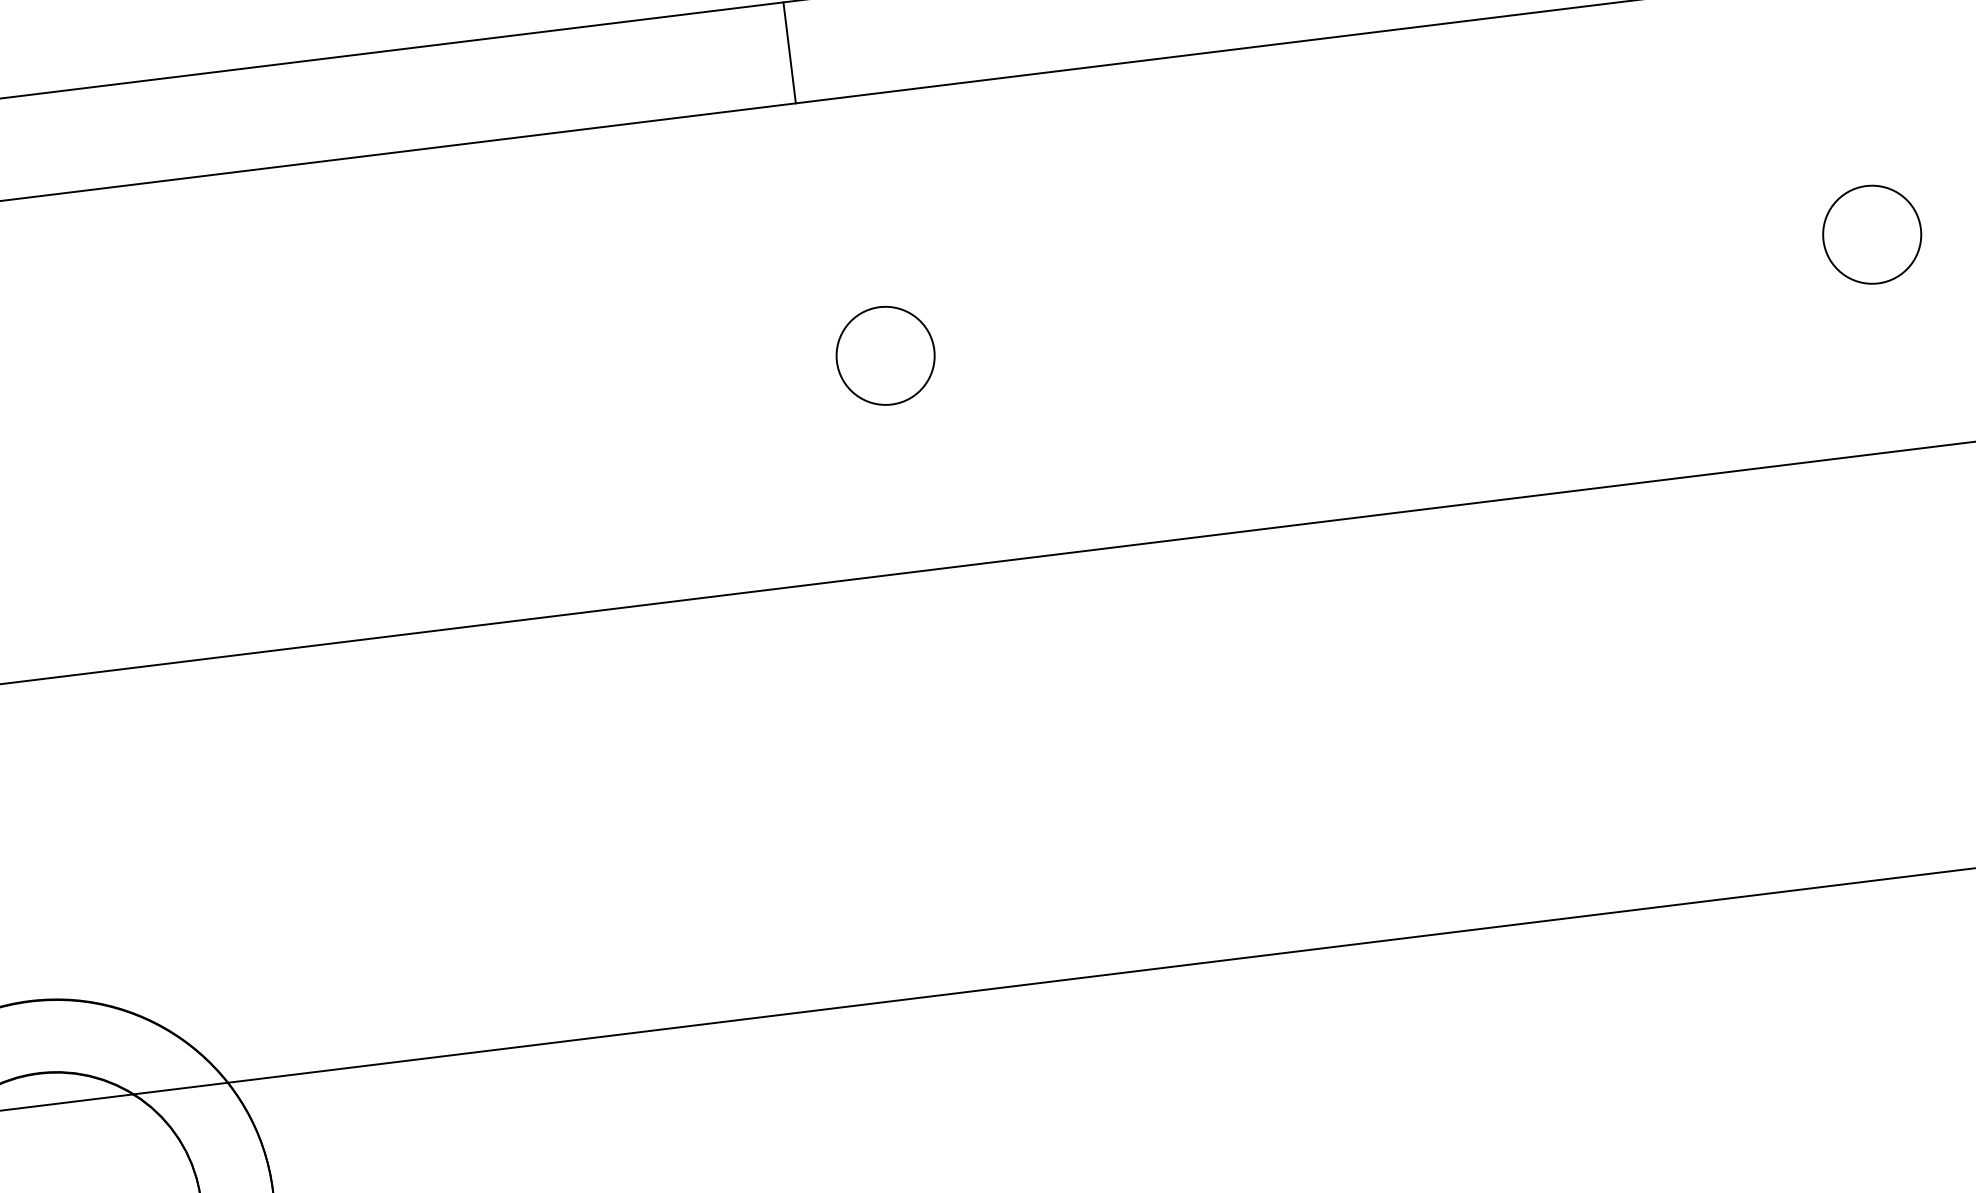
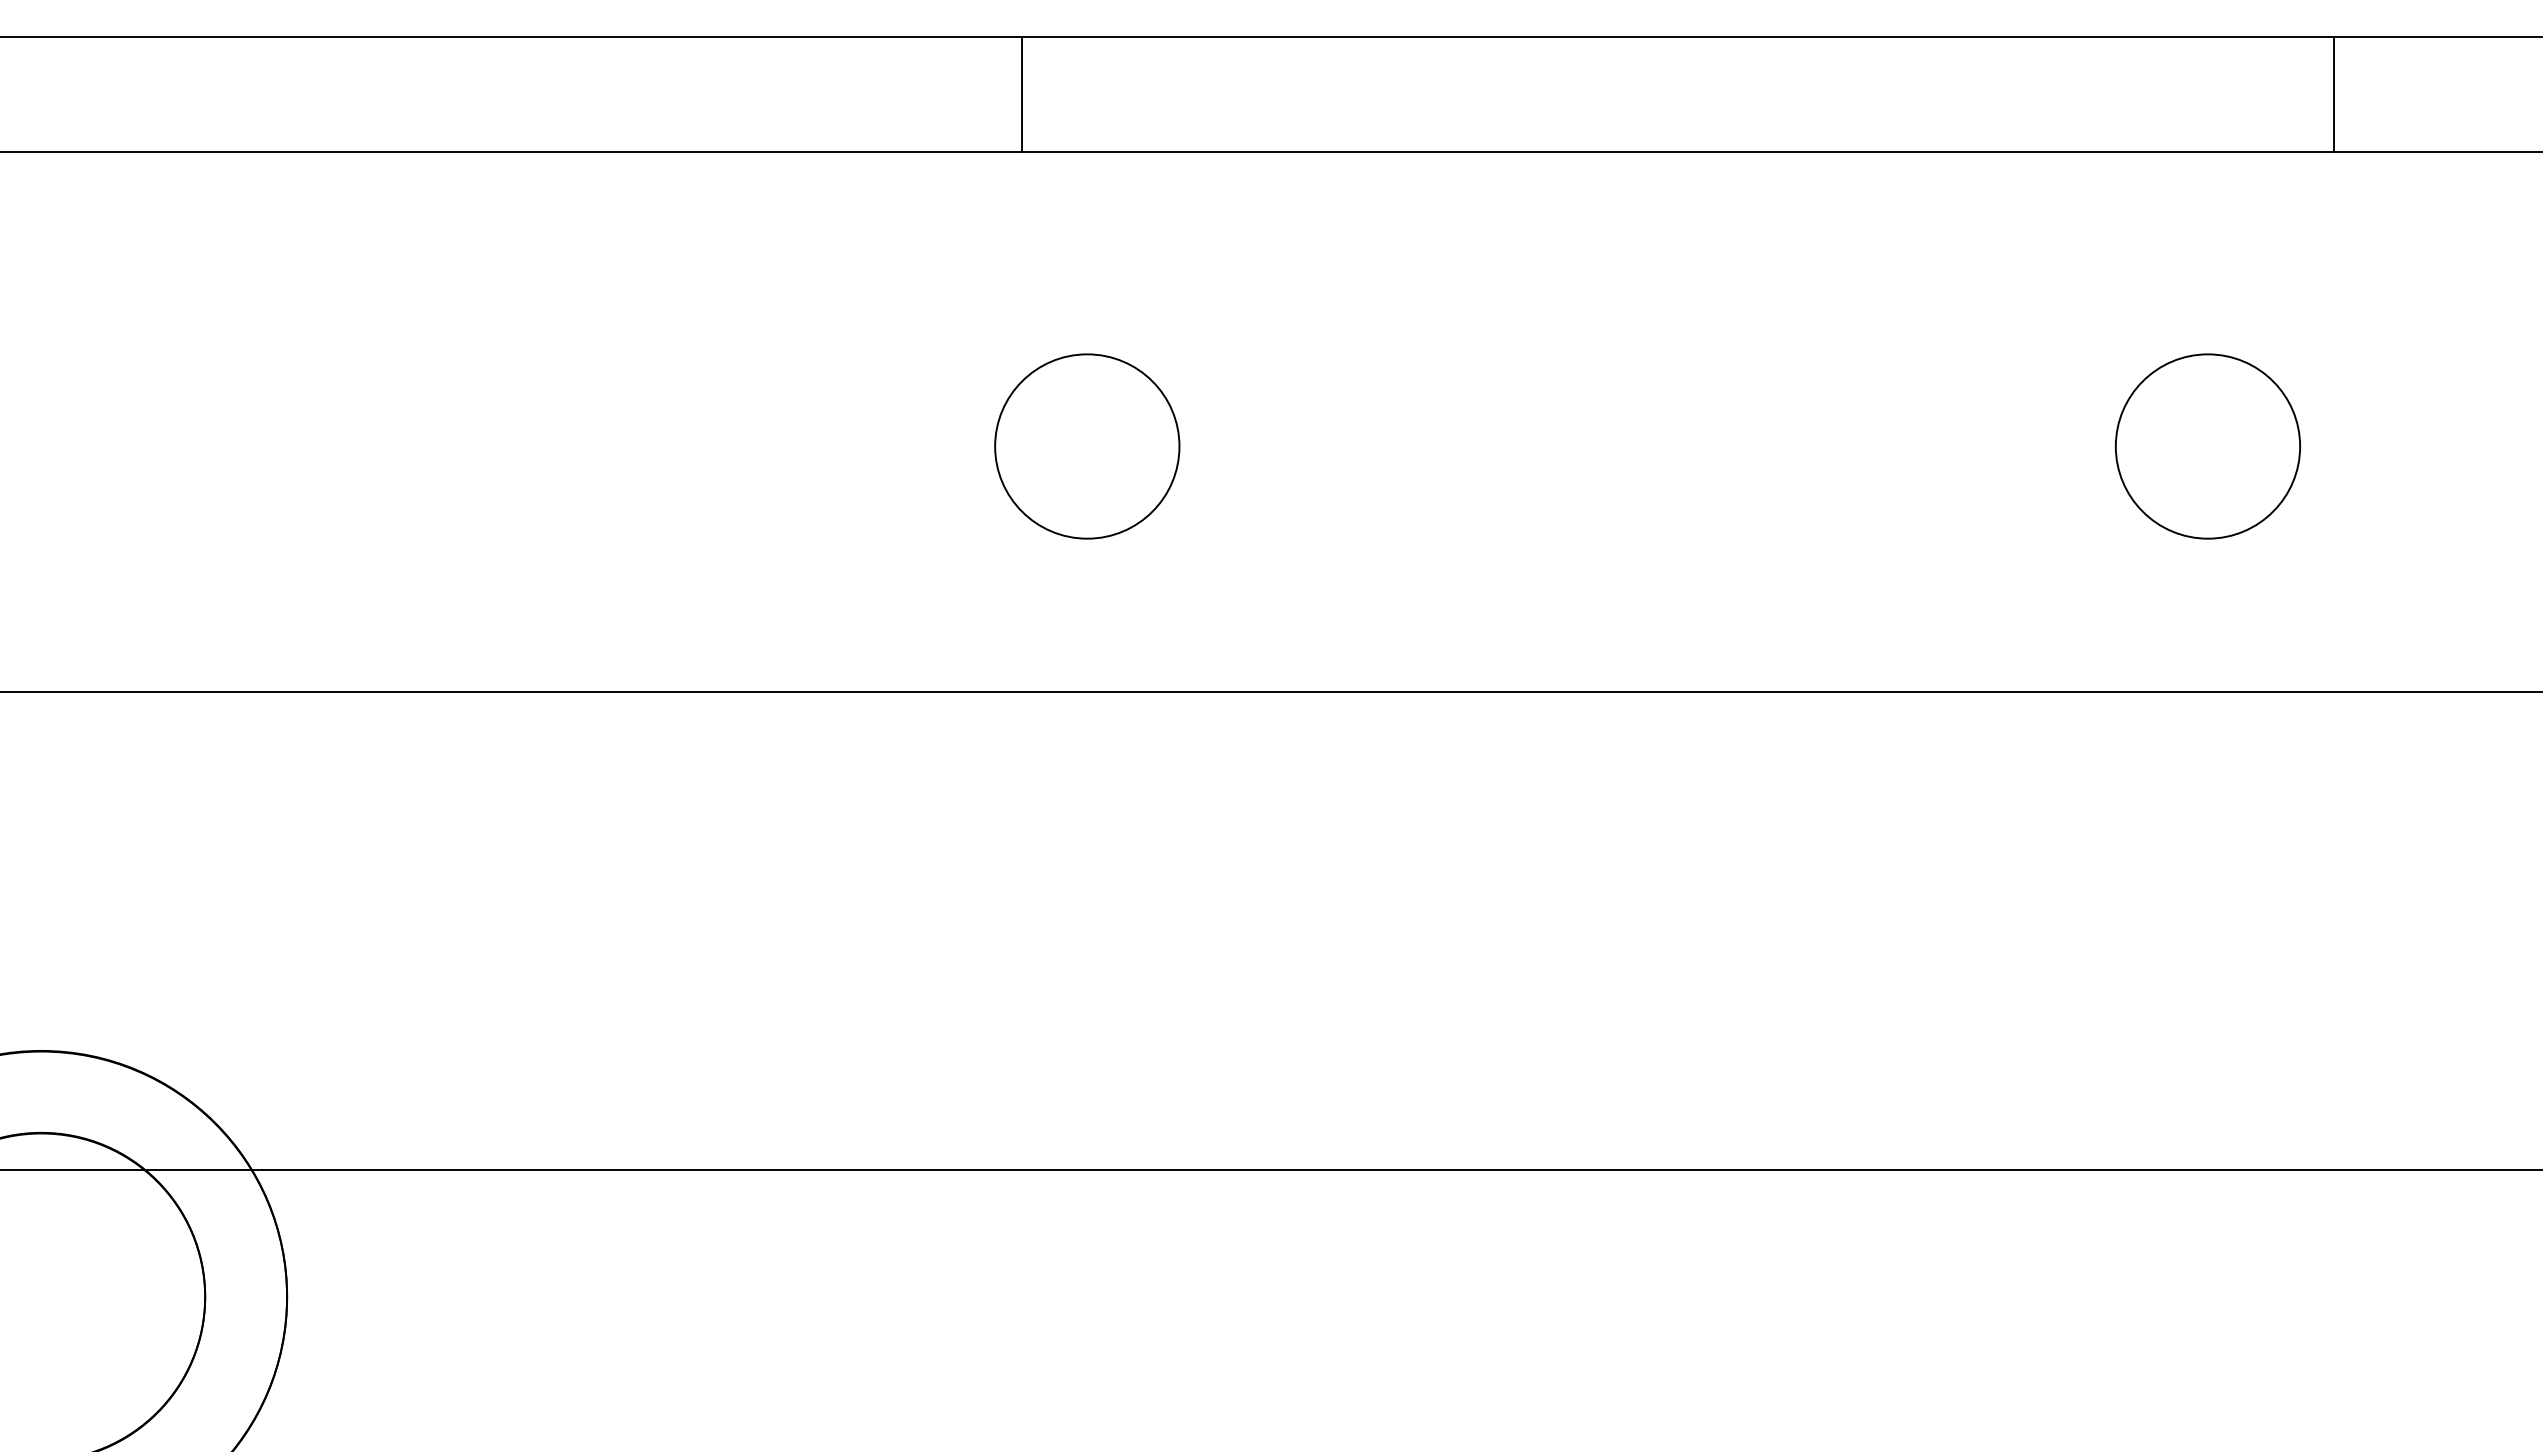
circle: (1871, 234) -> (2207, 446), size x1.67
circle: (885, 355) -> (1087, 446), size x1.67

